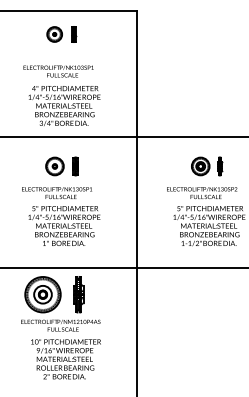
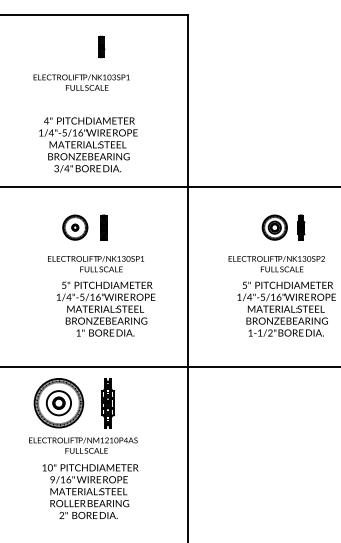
part: (54, 34) -> (74, 47), removed
text: (58, 71) -> (81, 82), moved
text: (61, 216) -> (102, 296), moved

